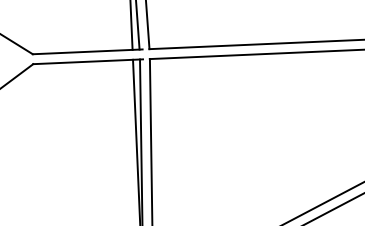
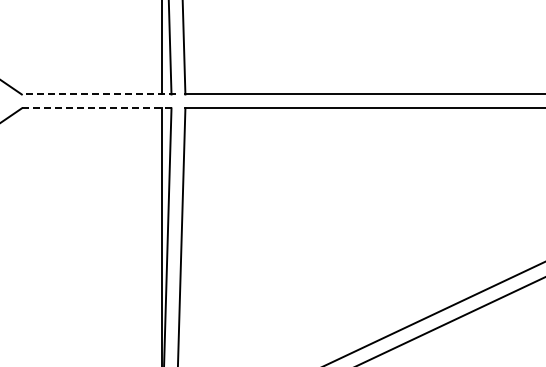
line: (87, 51) -> (98, 94), solid -> dashed
line: (87, 61) -> (98, 108), solid -> dashed

